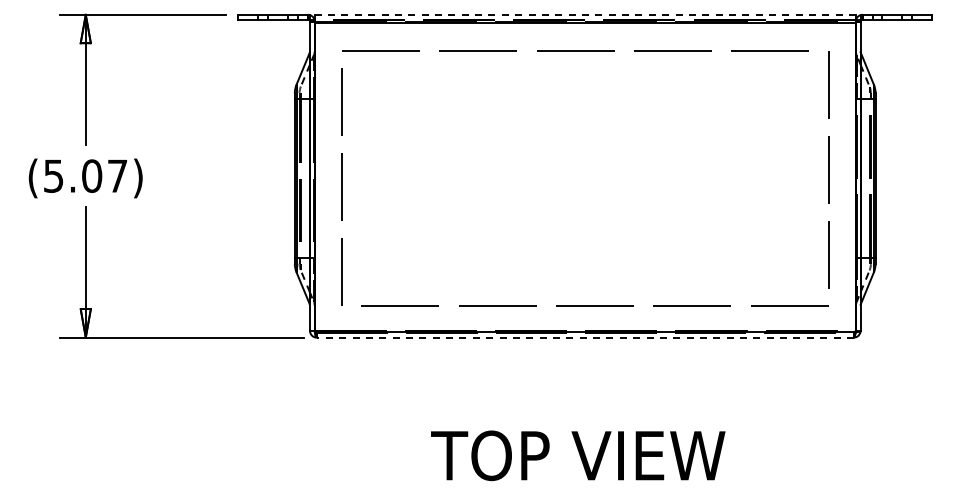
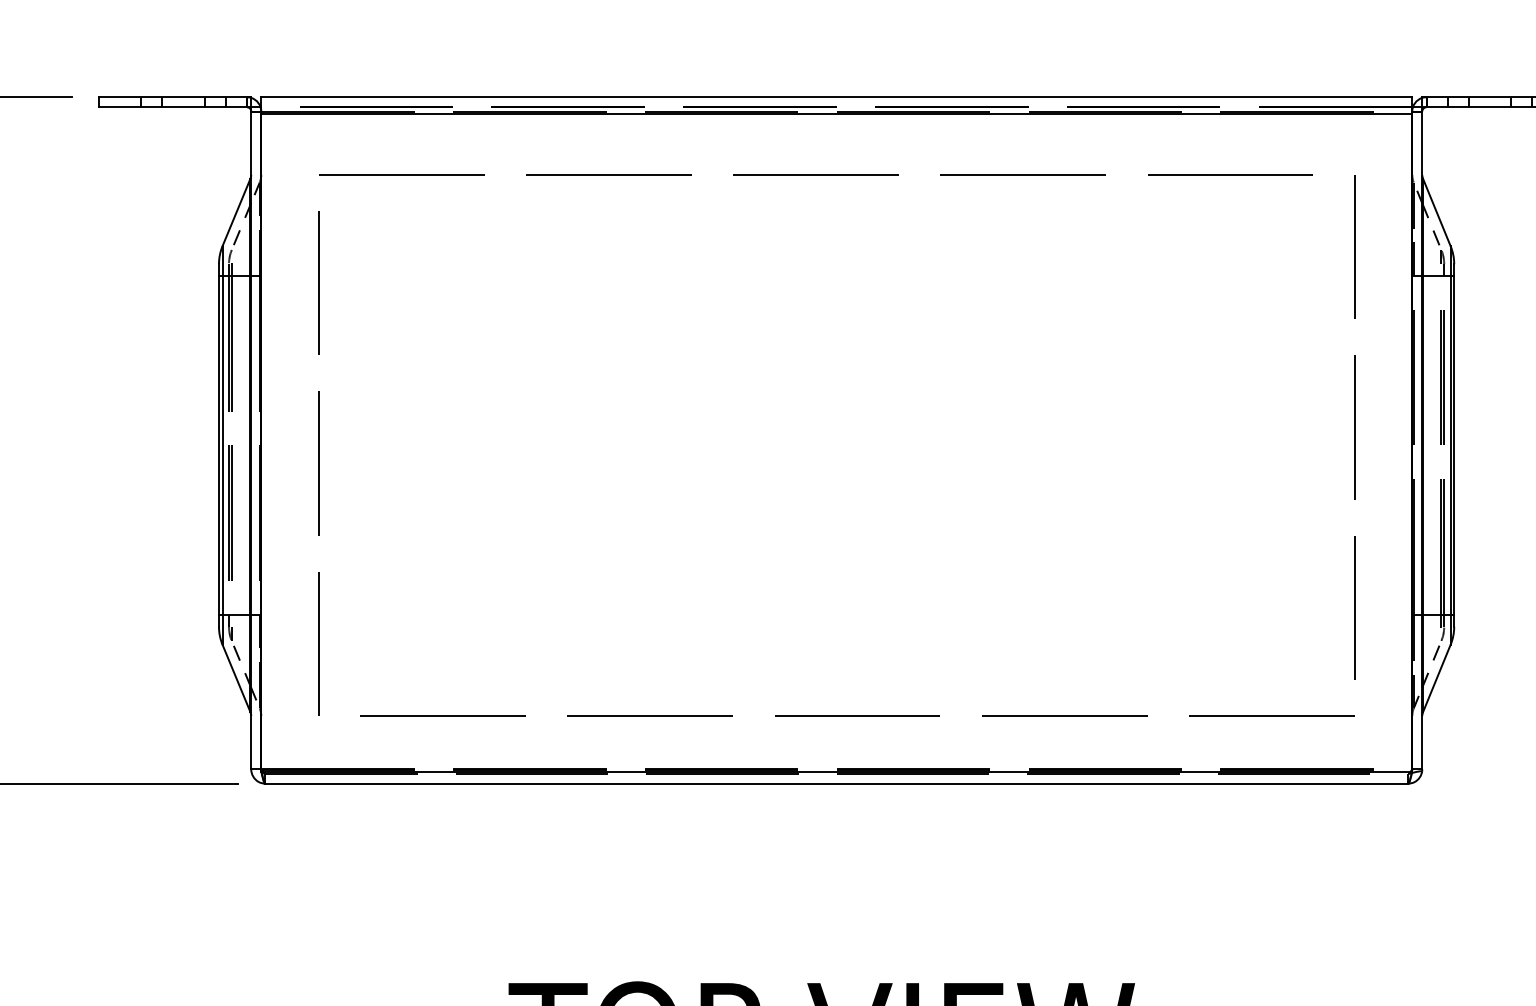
line: (585, 14) -> (837, 96), dashed -> solid
line: (585, 337) -> (837, 783), dashed -> solid

